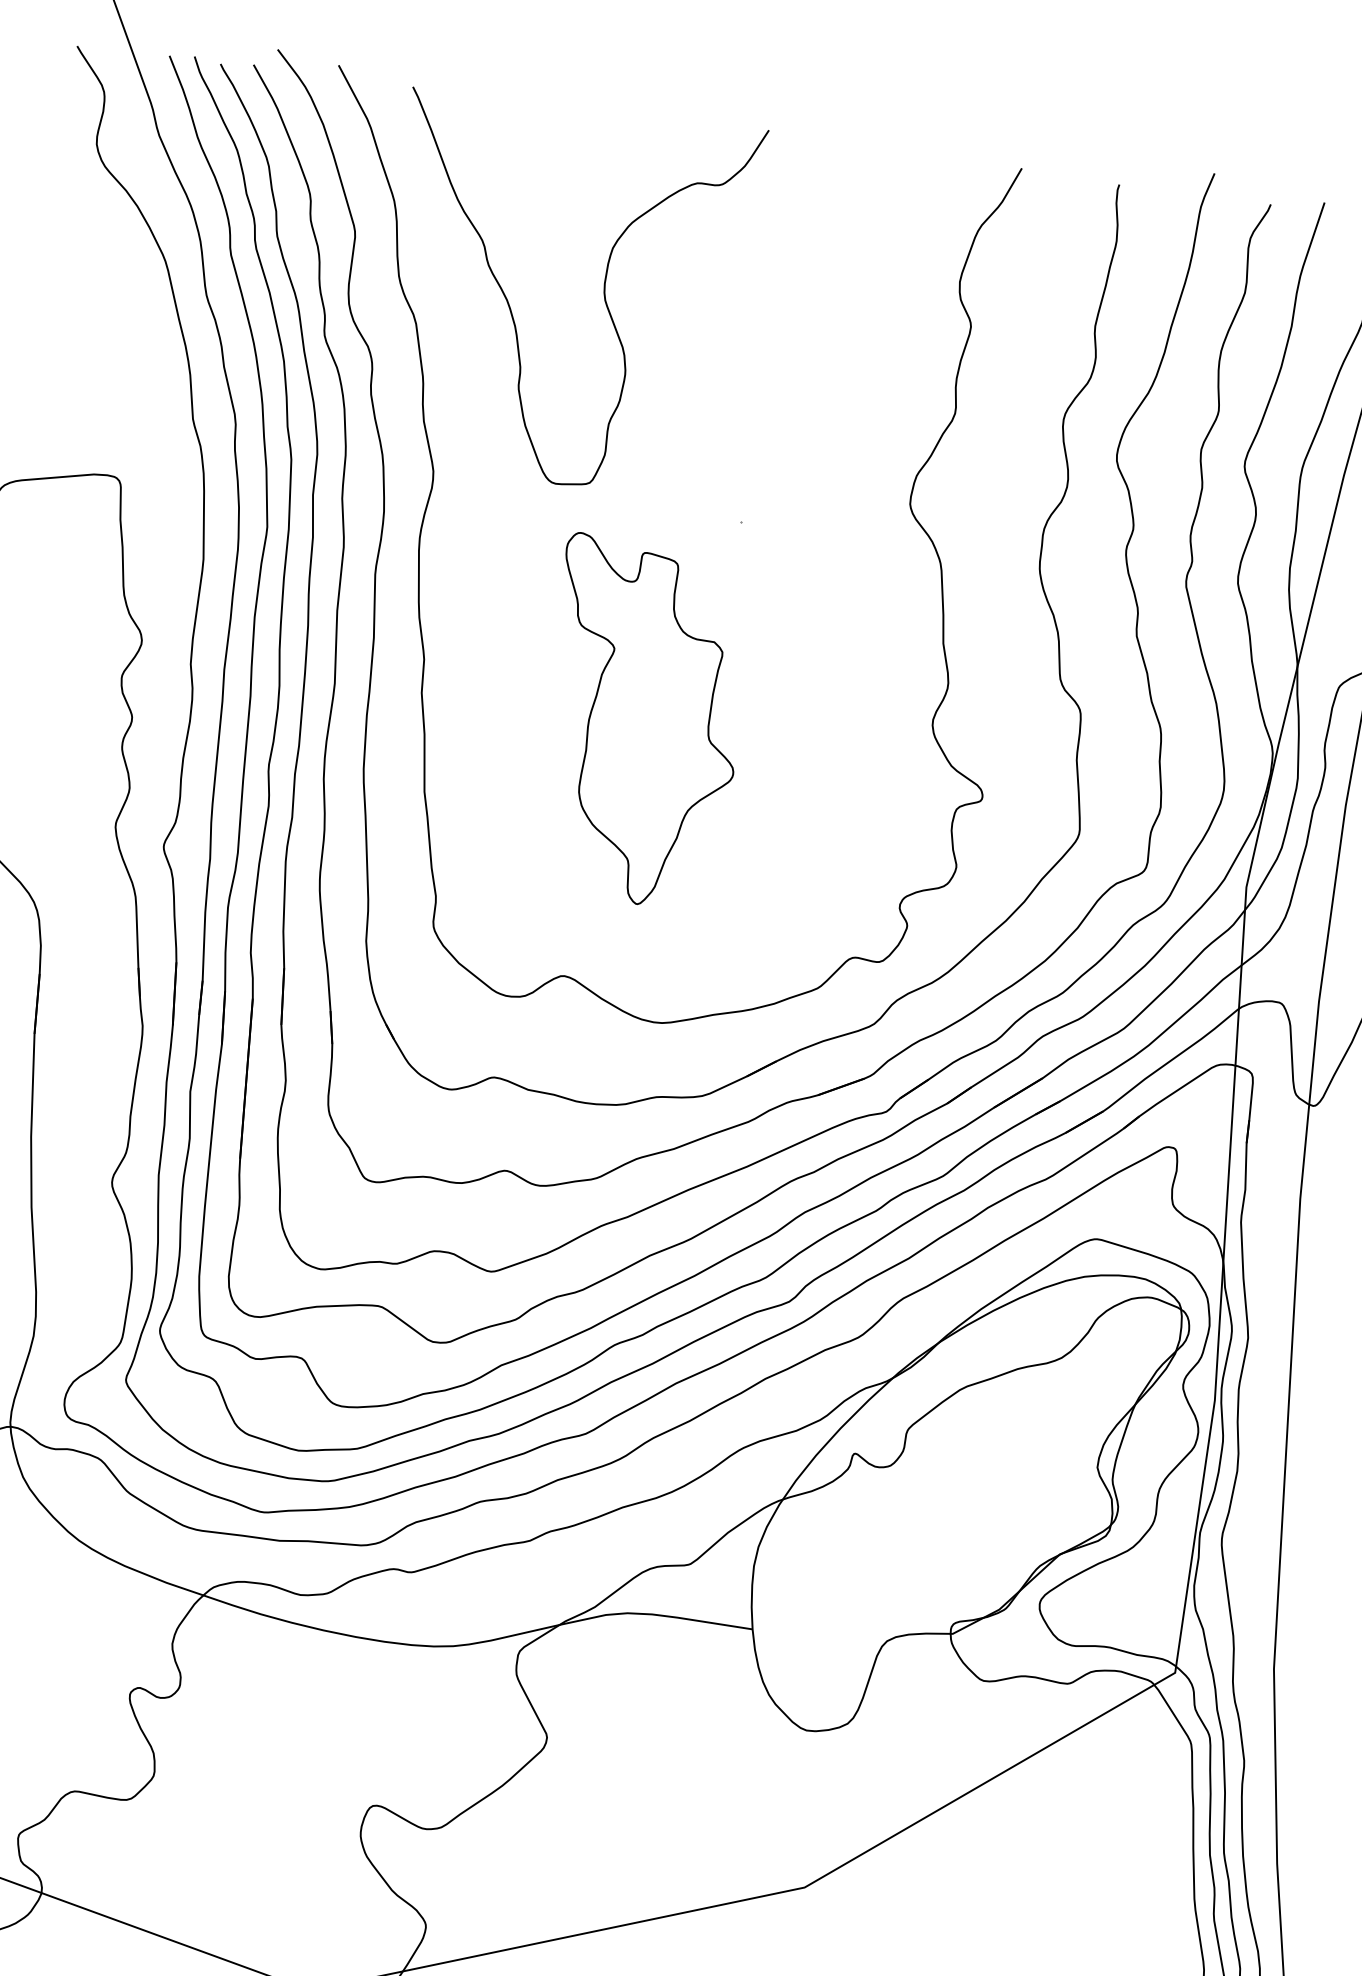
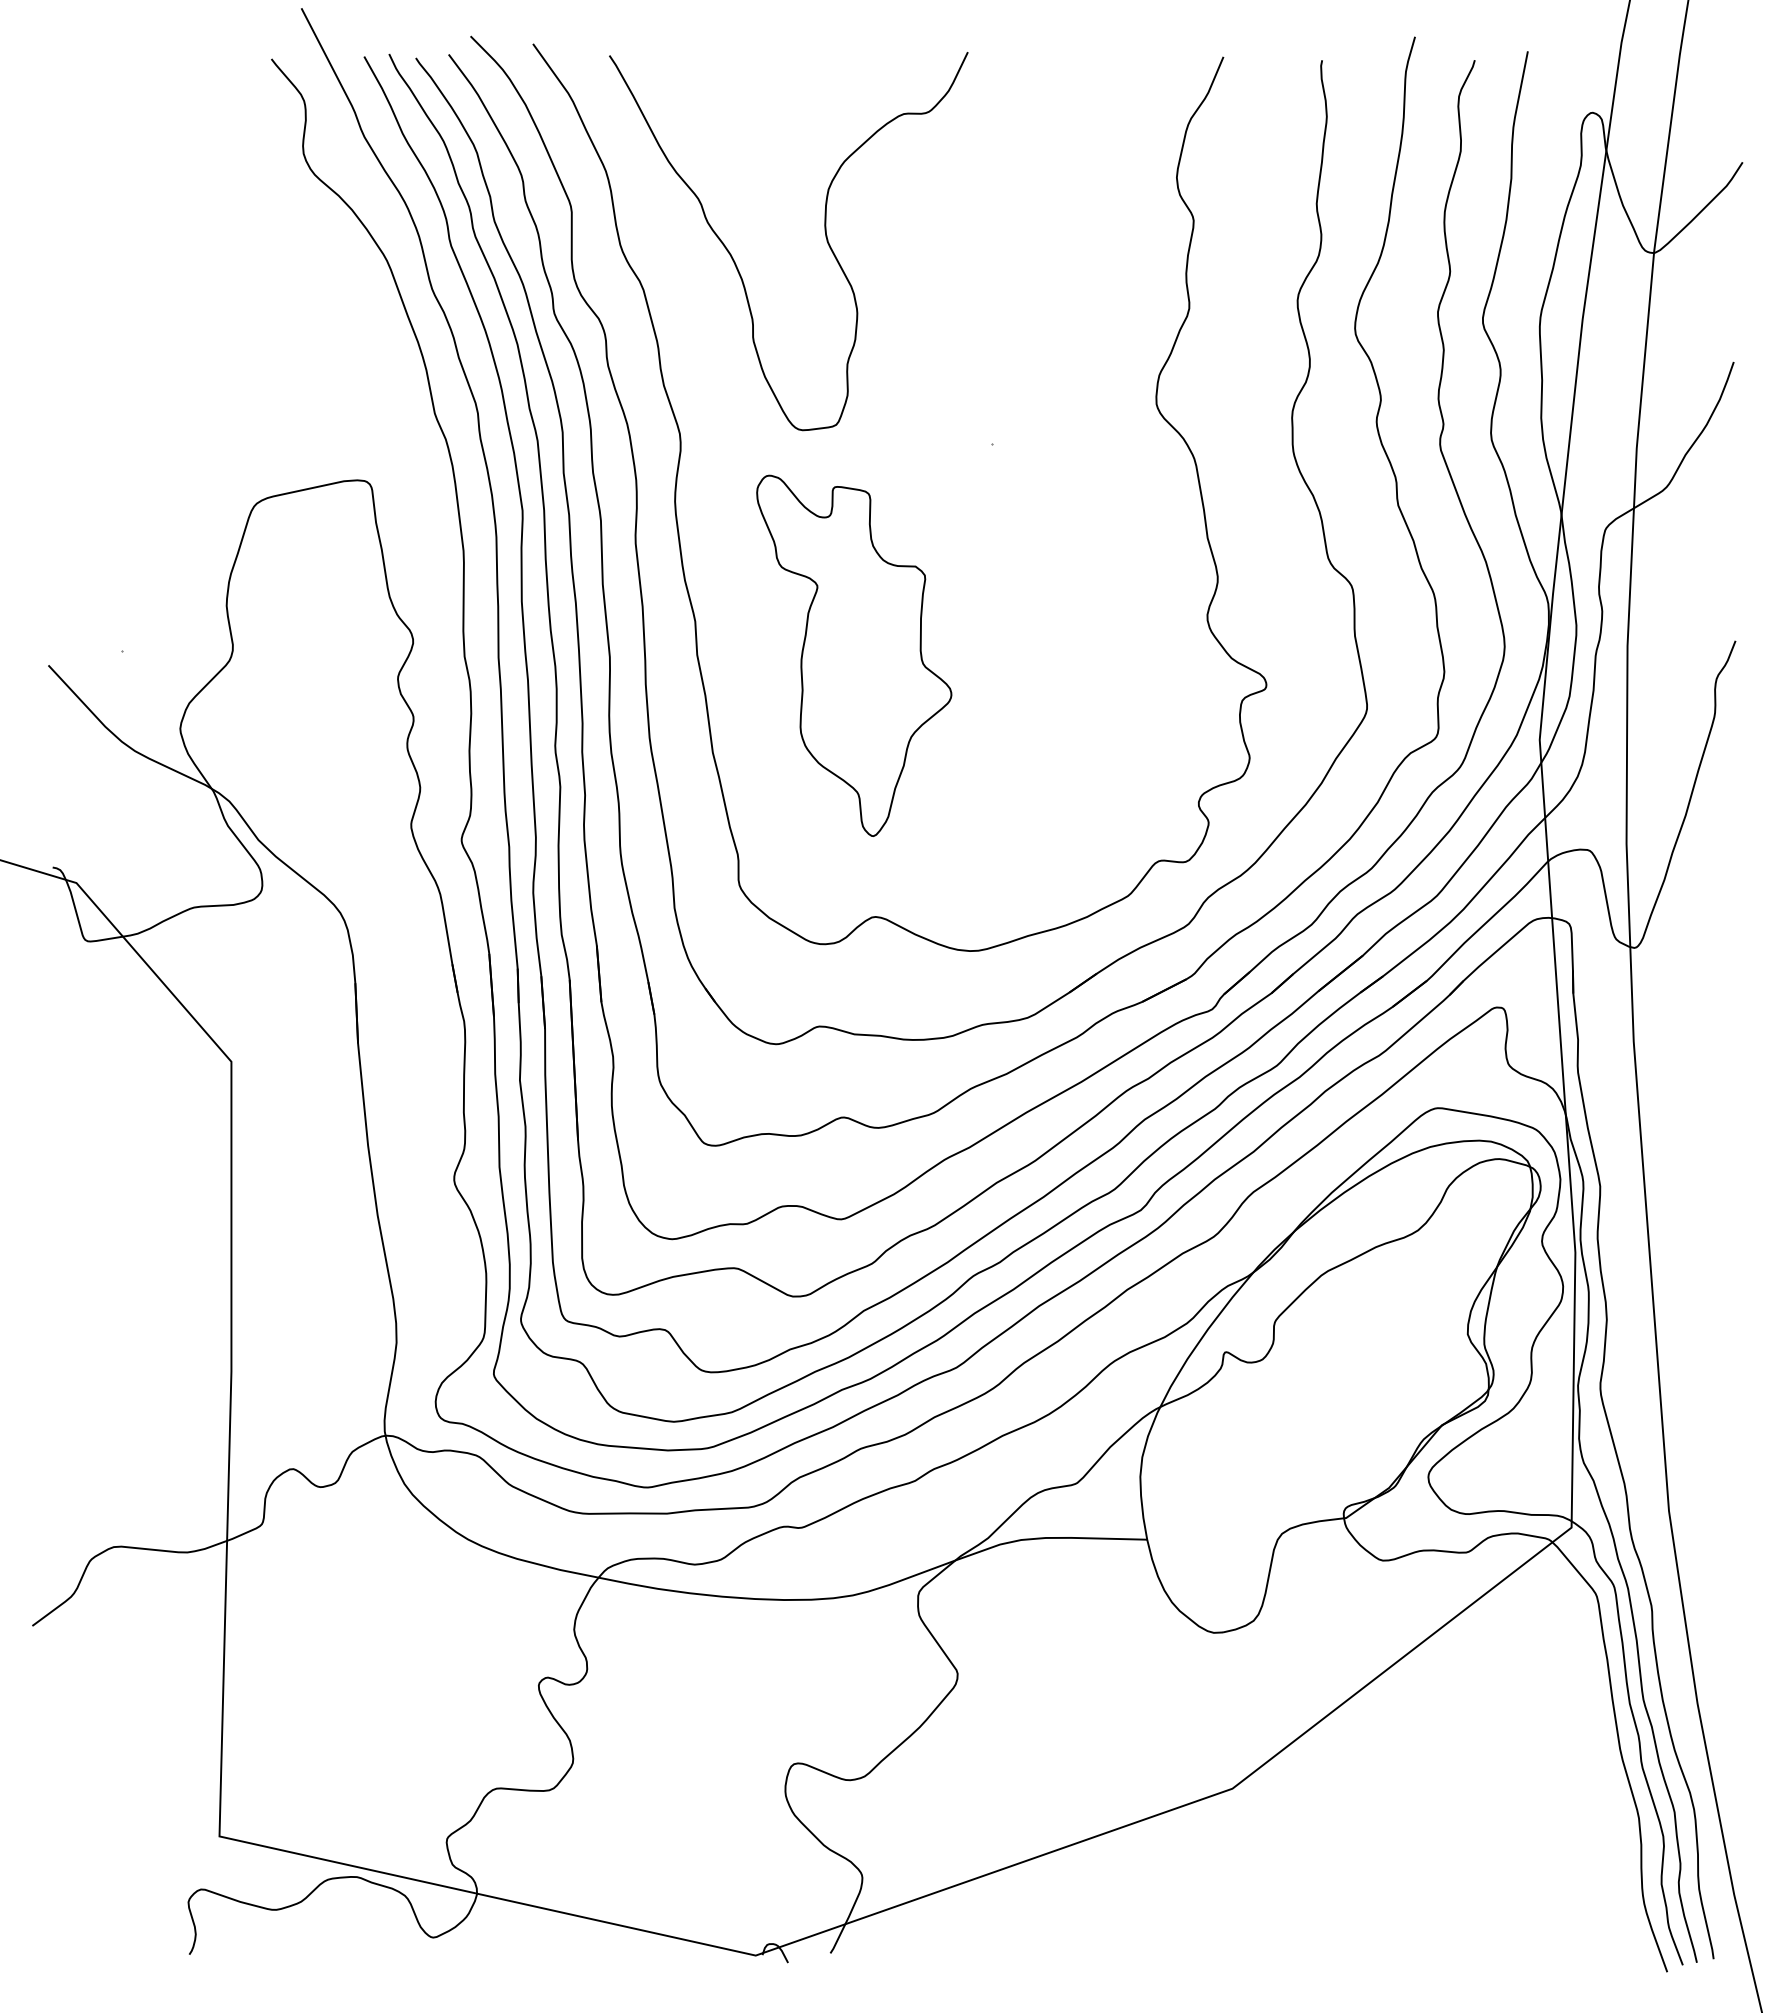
part: (642, 722) -> (854, 655), moved

